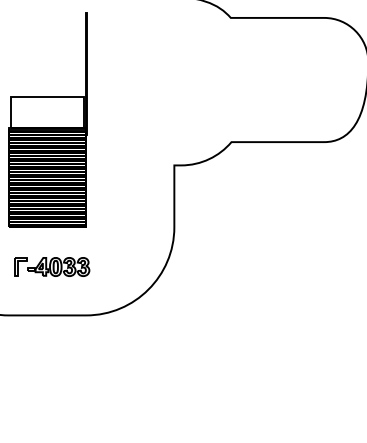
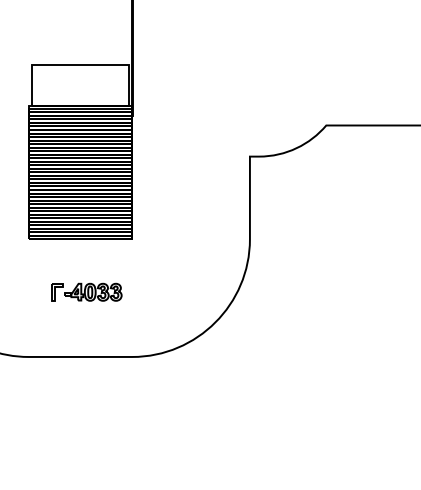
part: (52, 266) -> (87, 291), size x0.7

